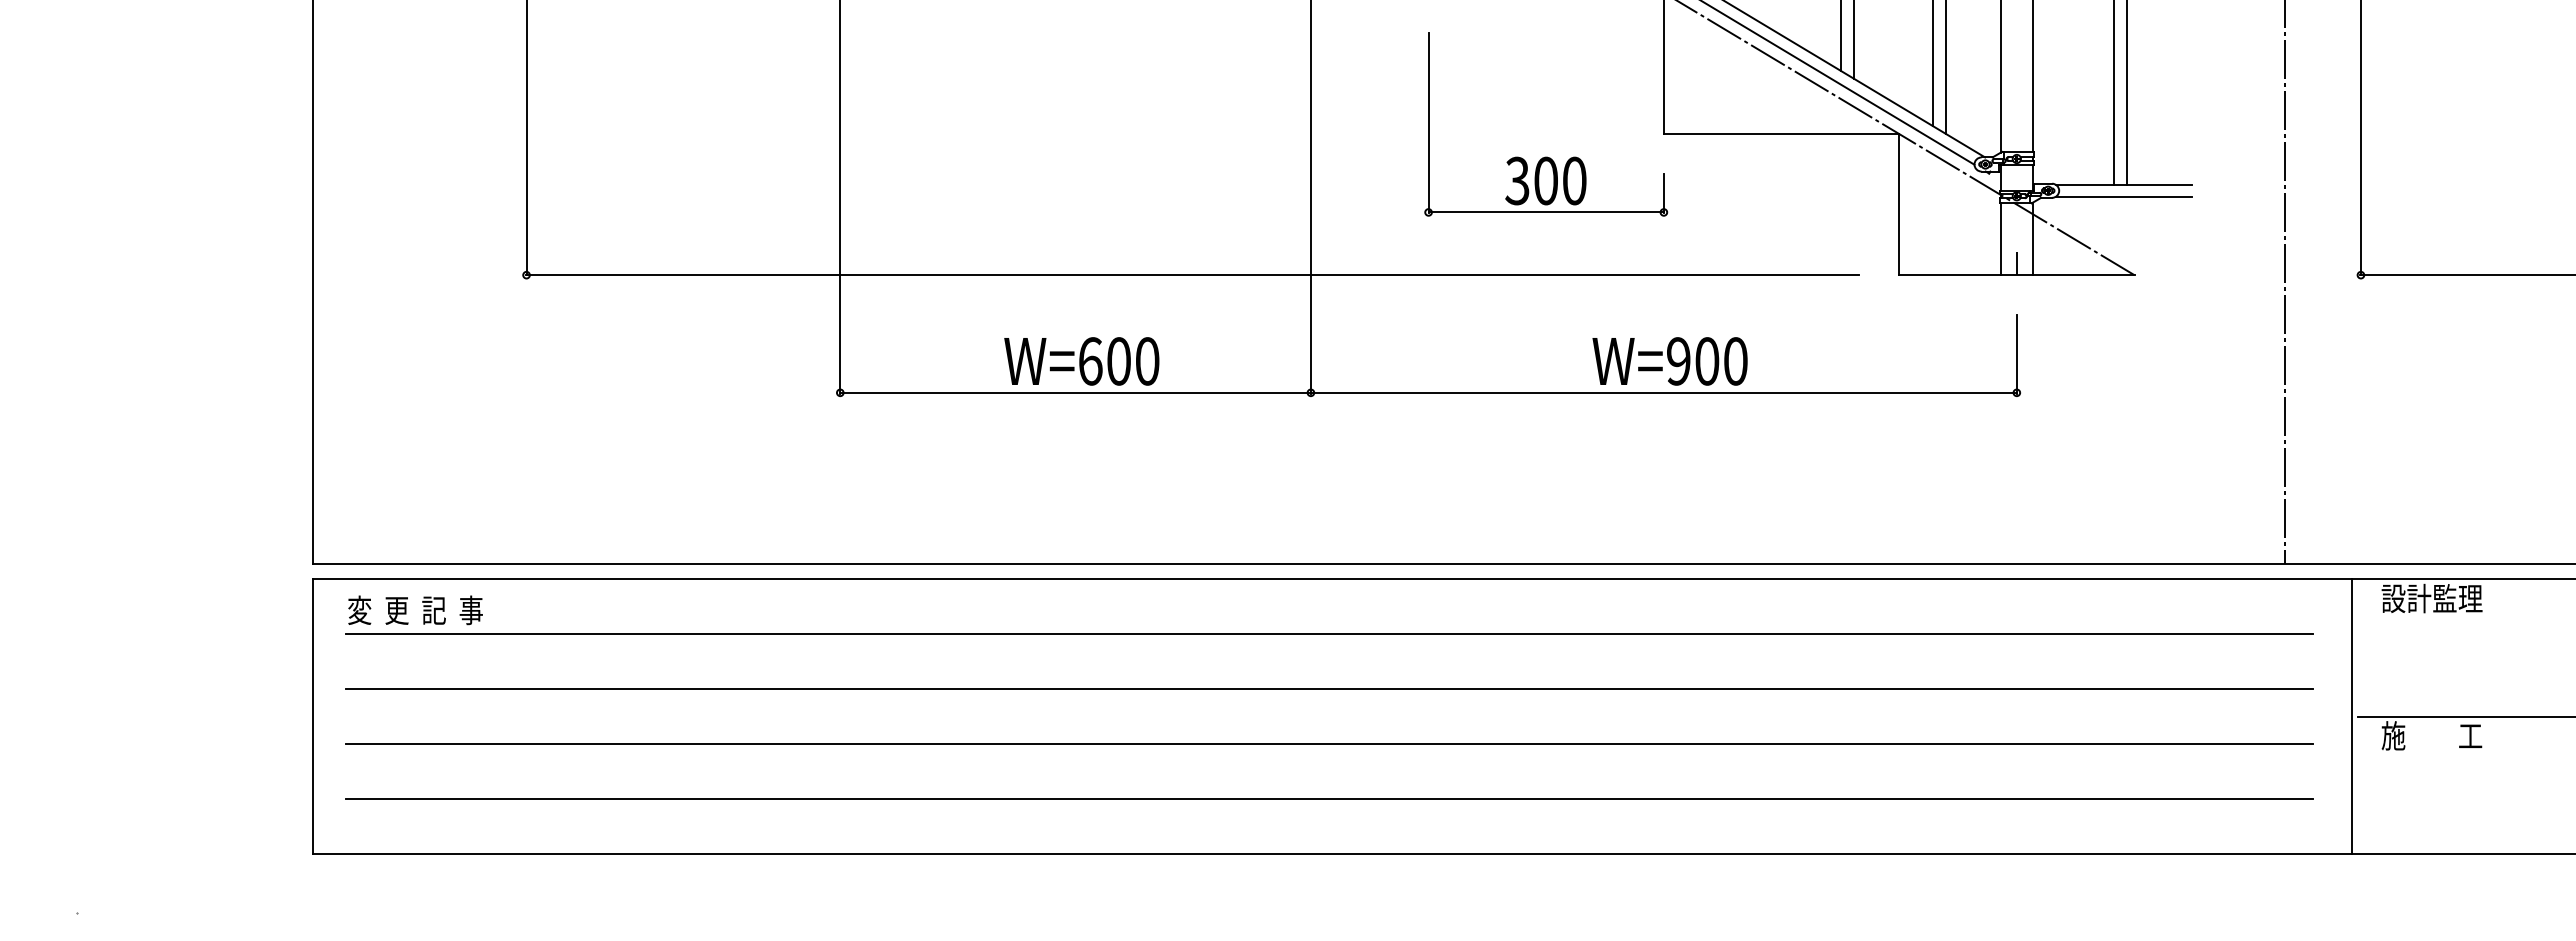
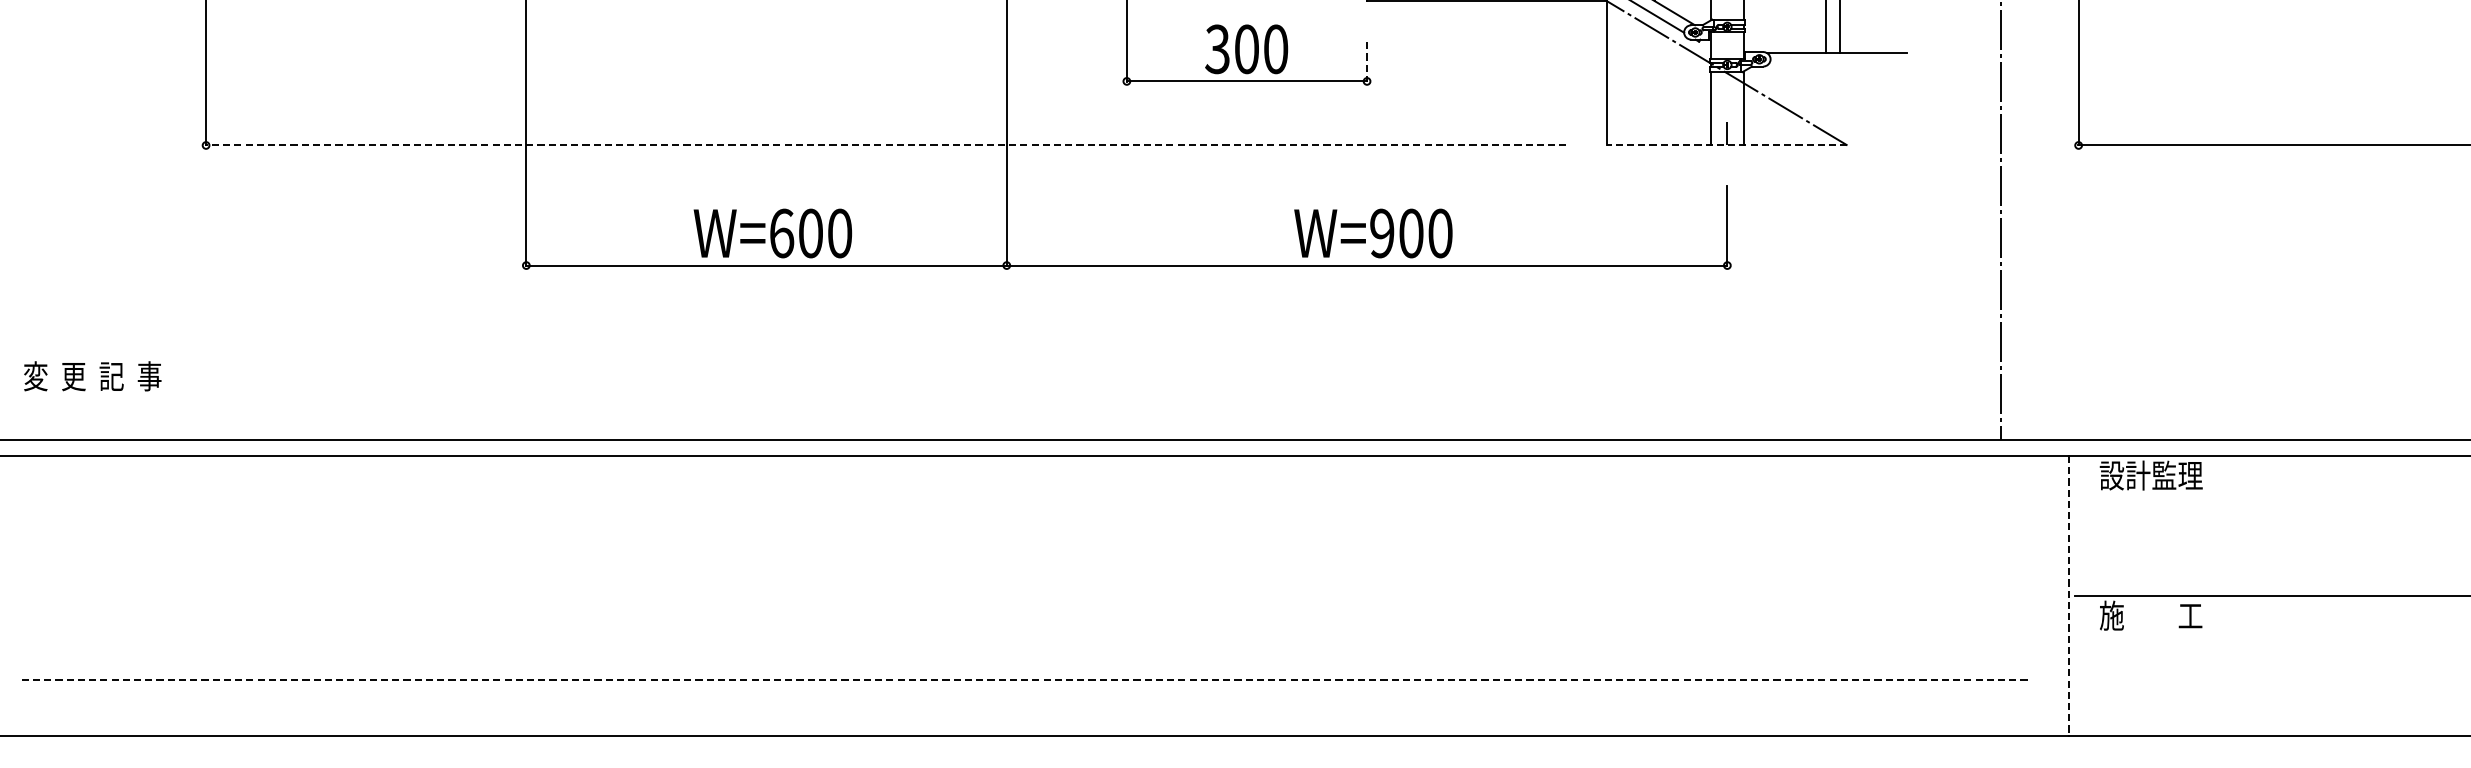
line: (1663, 193) -> (1366, 62), solid -> dashed
line: (2124, 196) -> (1837, 65), removed
line: (1192, 275) -> (885, 145), solid -> dashed
line: (2016, 275) -> (1727, 145), solid -> dashed
text: (415, 610) -> (92, 376), moved
line: (1328, 634) -> (1024, 512), removed
line: (1328, 689) -> (1024, 568), removed
line: (2351, 717) -> (2068, 596), solid -> dashed
line: (1328, 744) -> (1024, 624), removed
line: (1329, 798) -> (1025, 679), solid -> dashed

